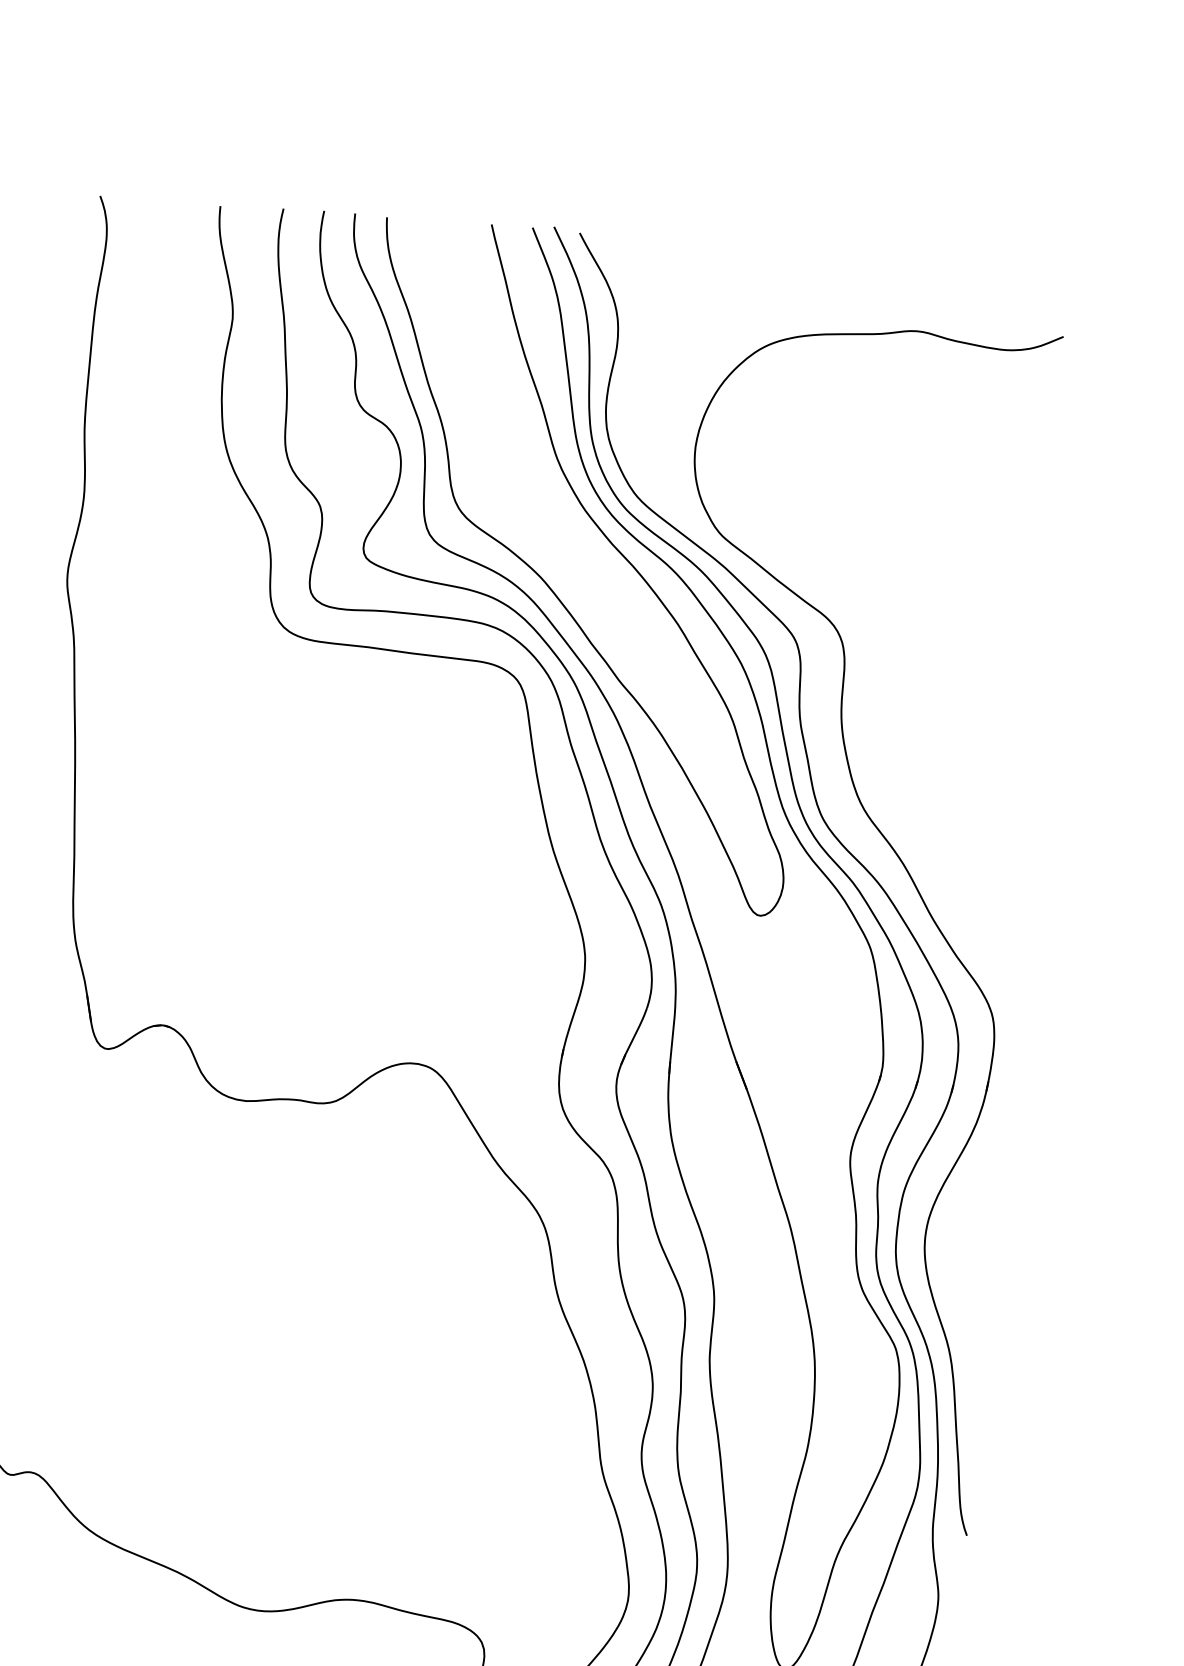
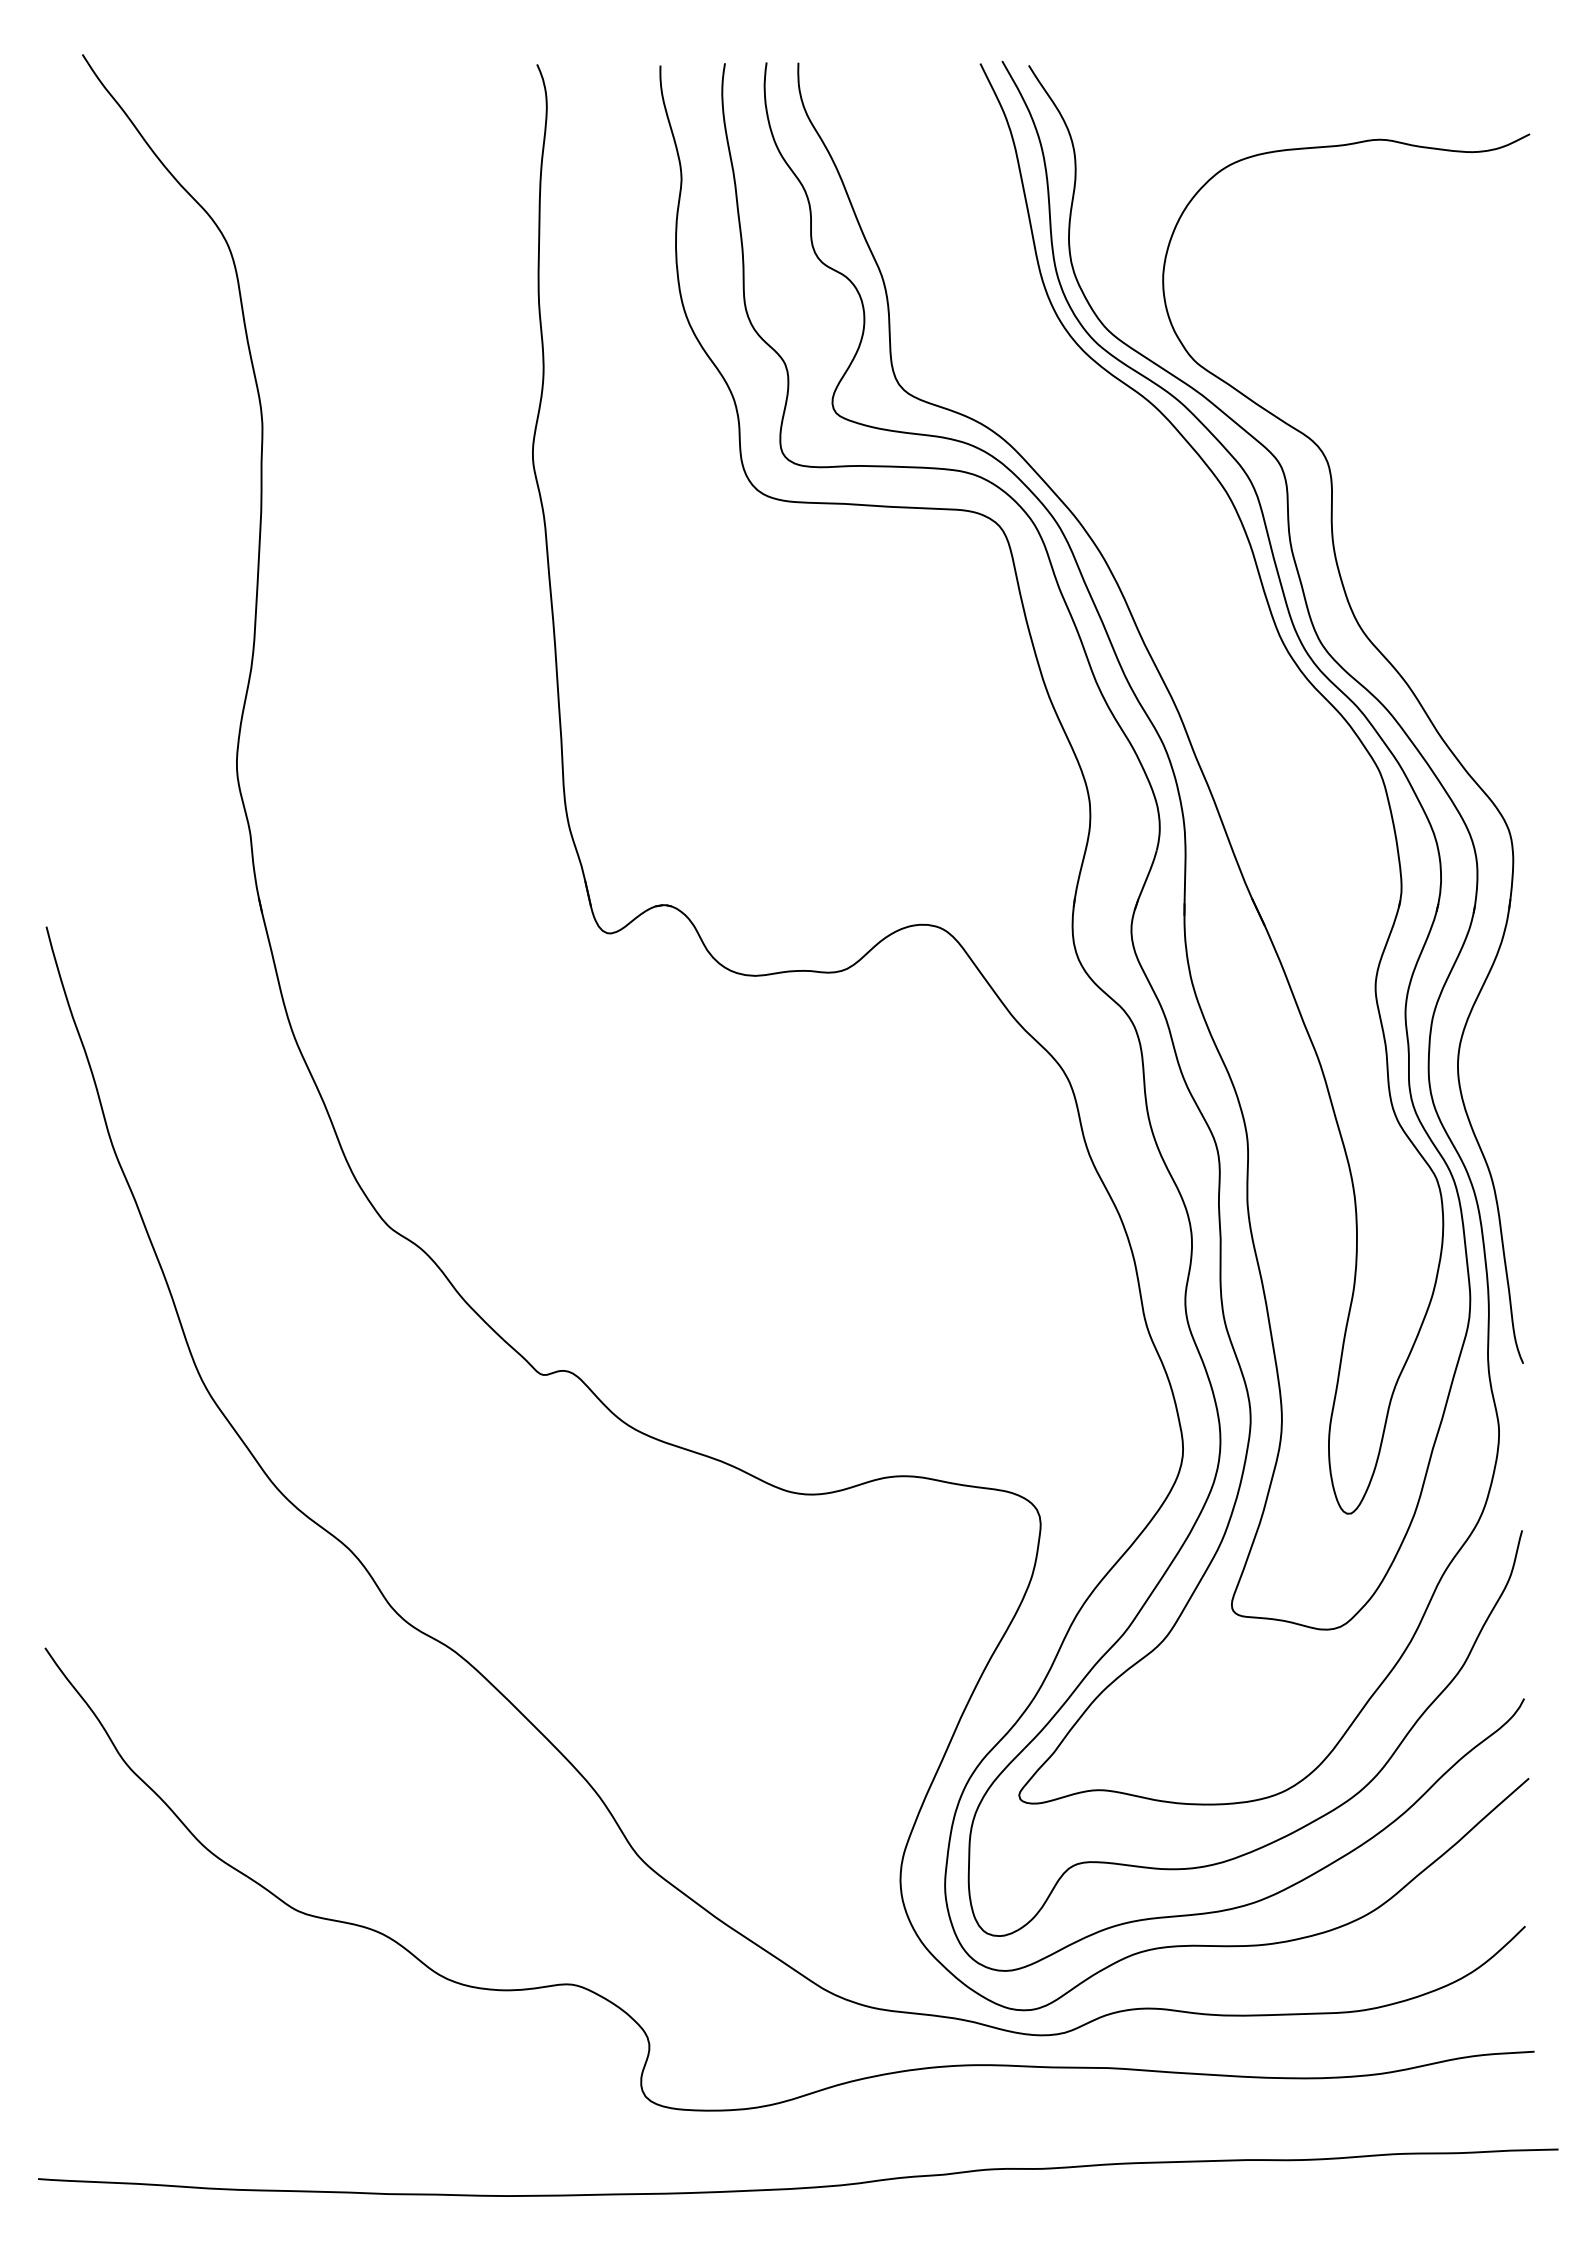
curve: (610, 543) -> (1083, 379), removed

